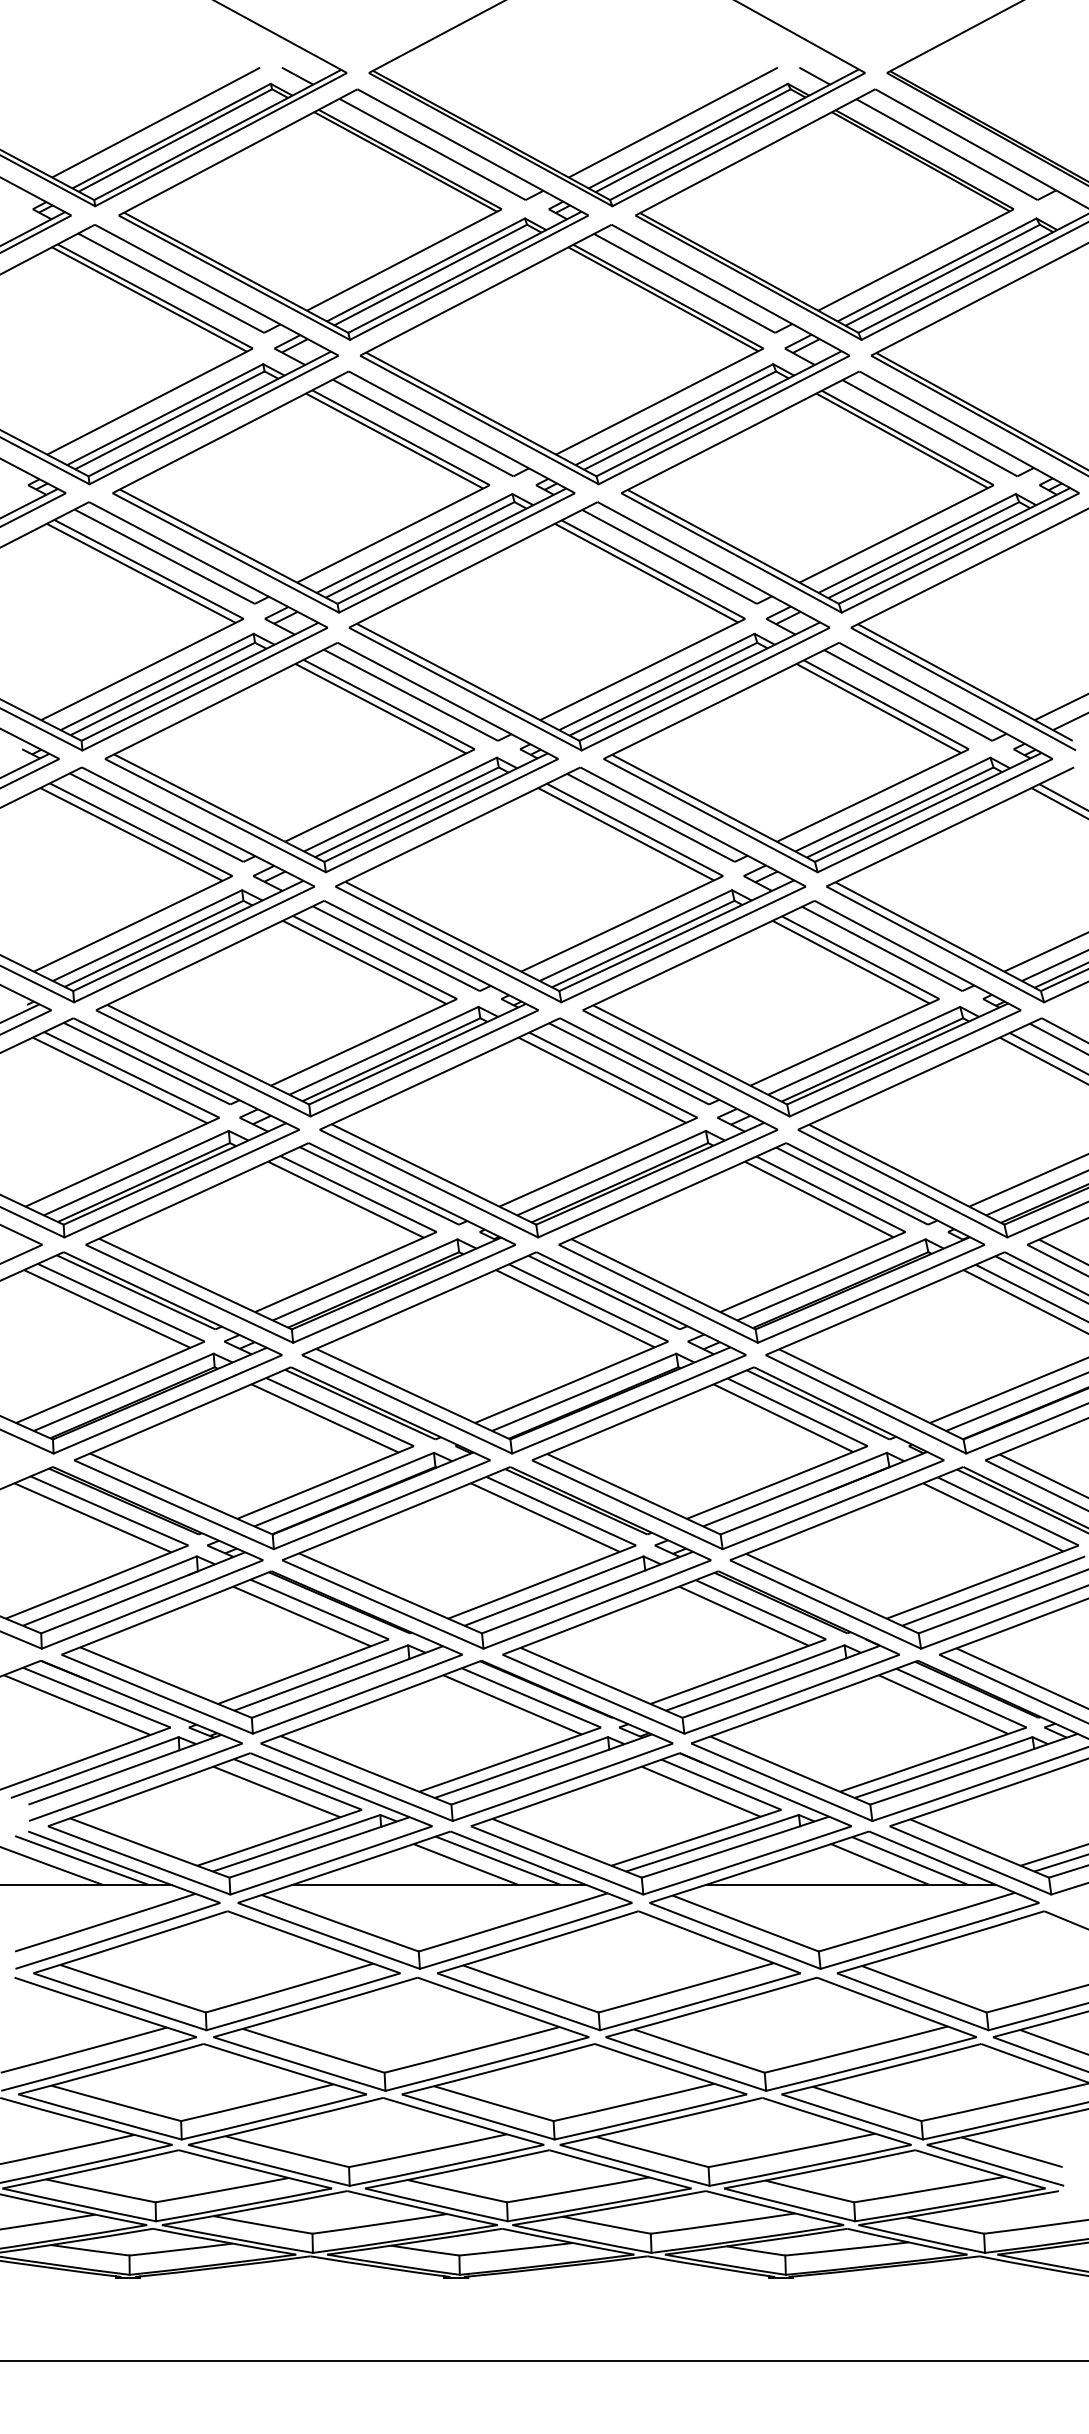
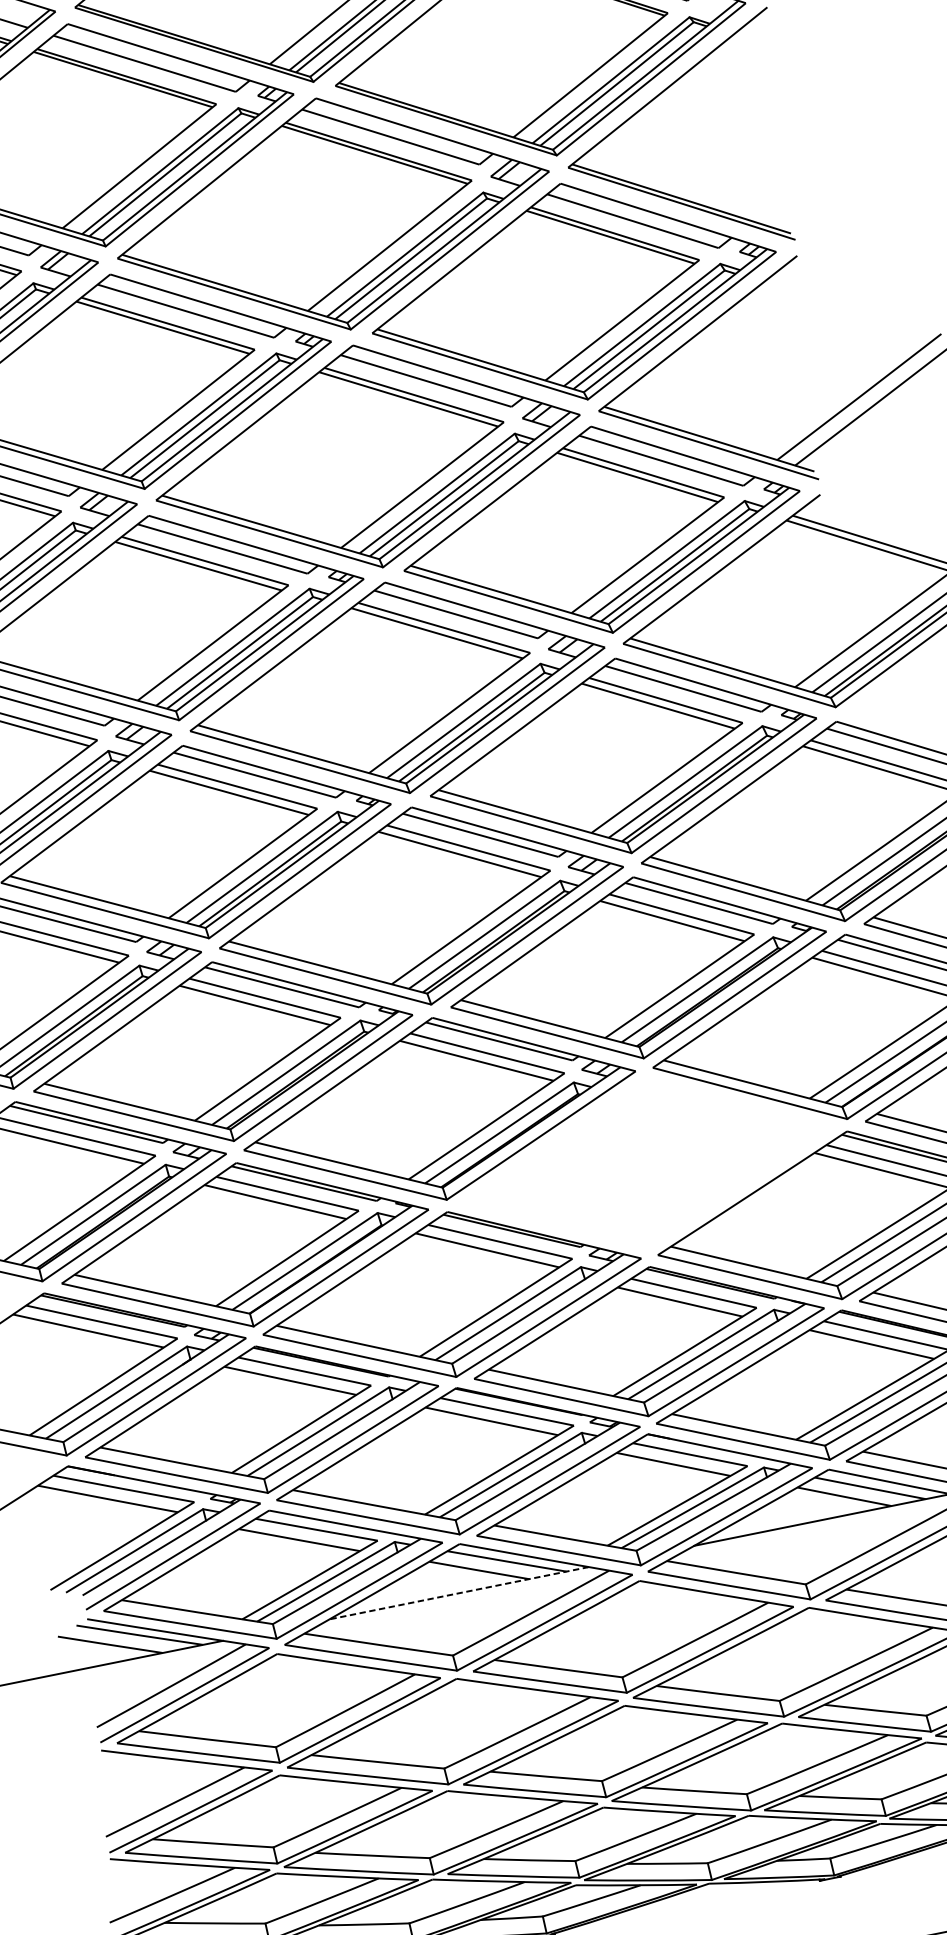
part: (737, 1458) -> (646, 1164), removed
line: (438, 1884) -> (458, 1592), solid -> dashed

